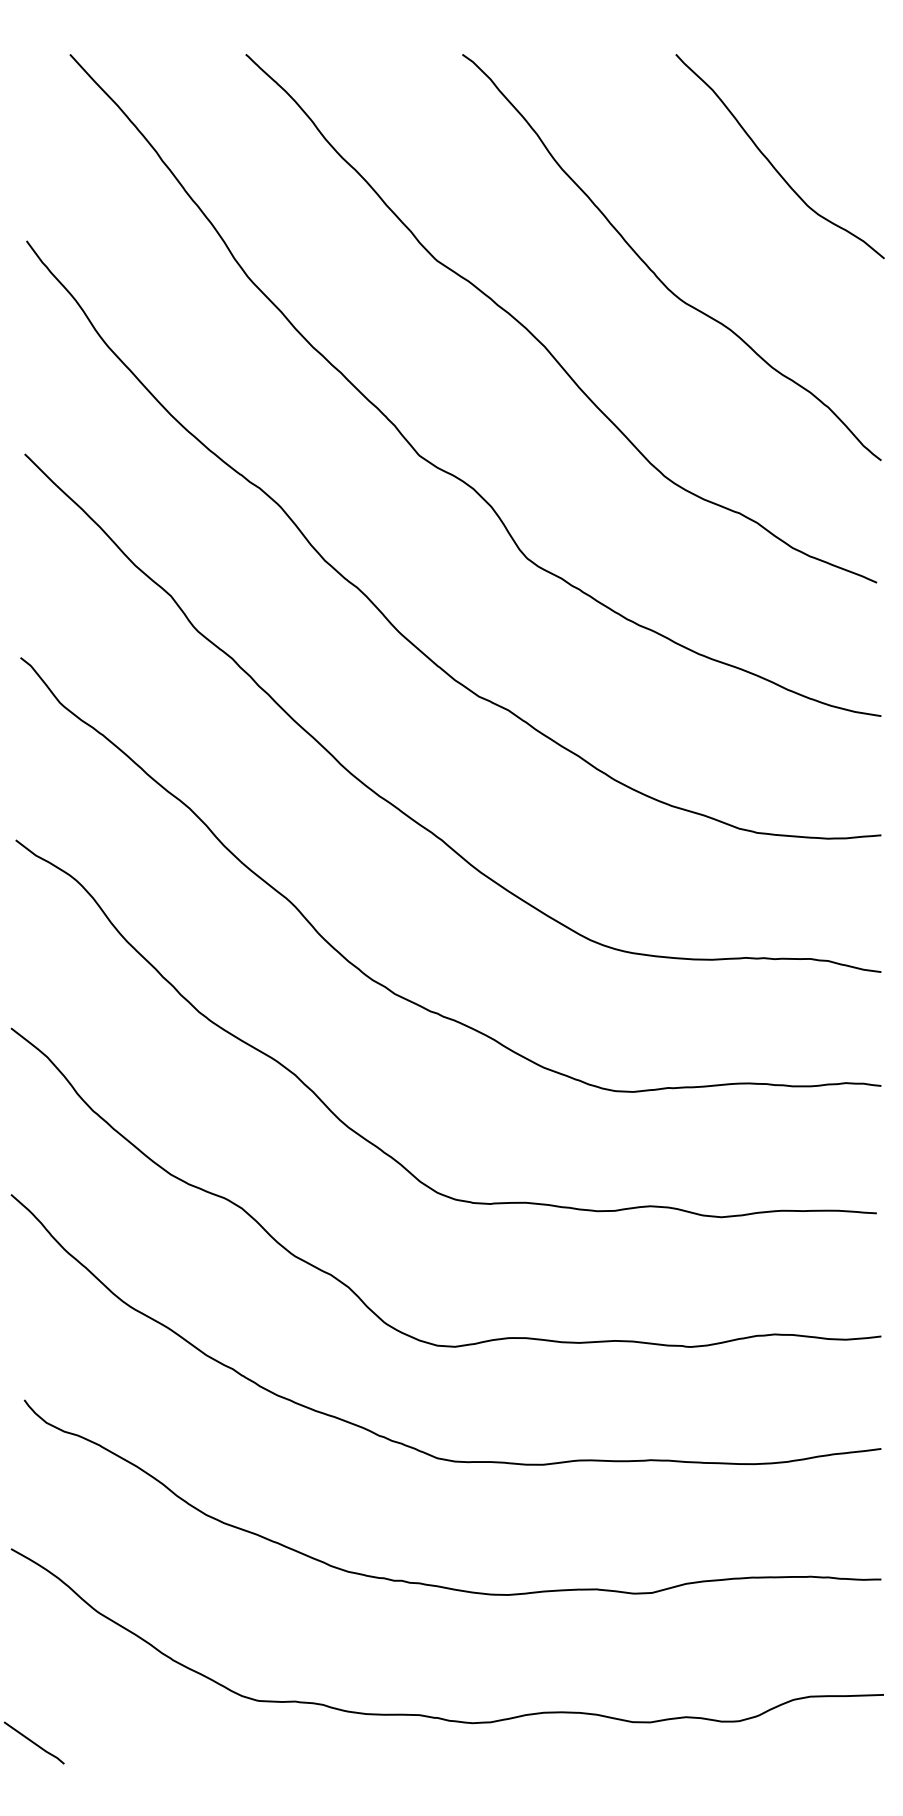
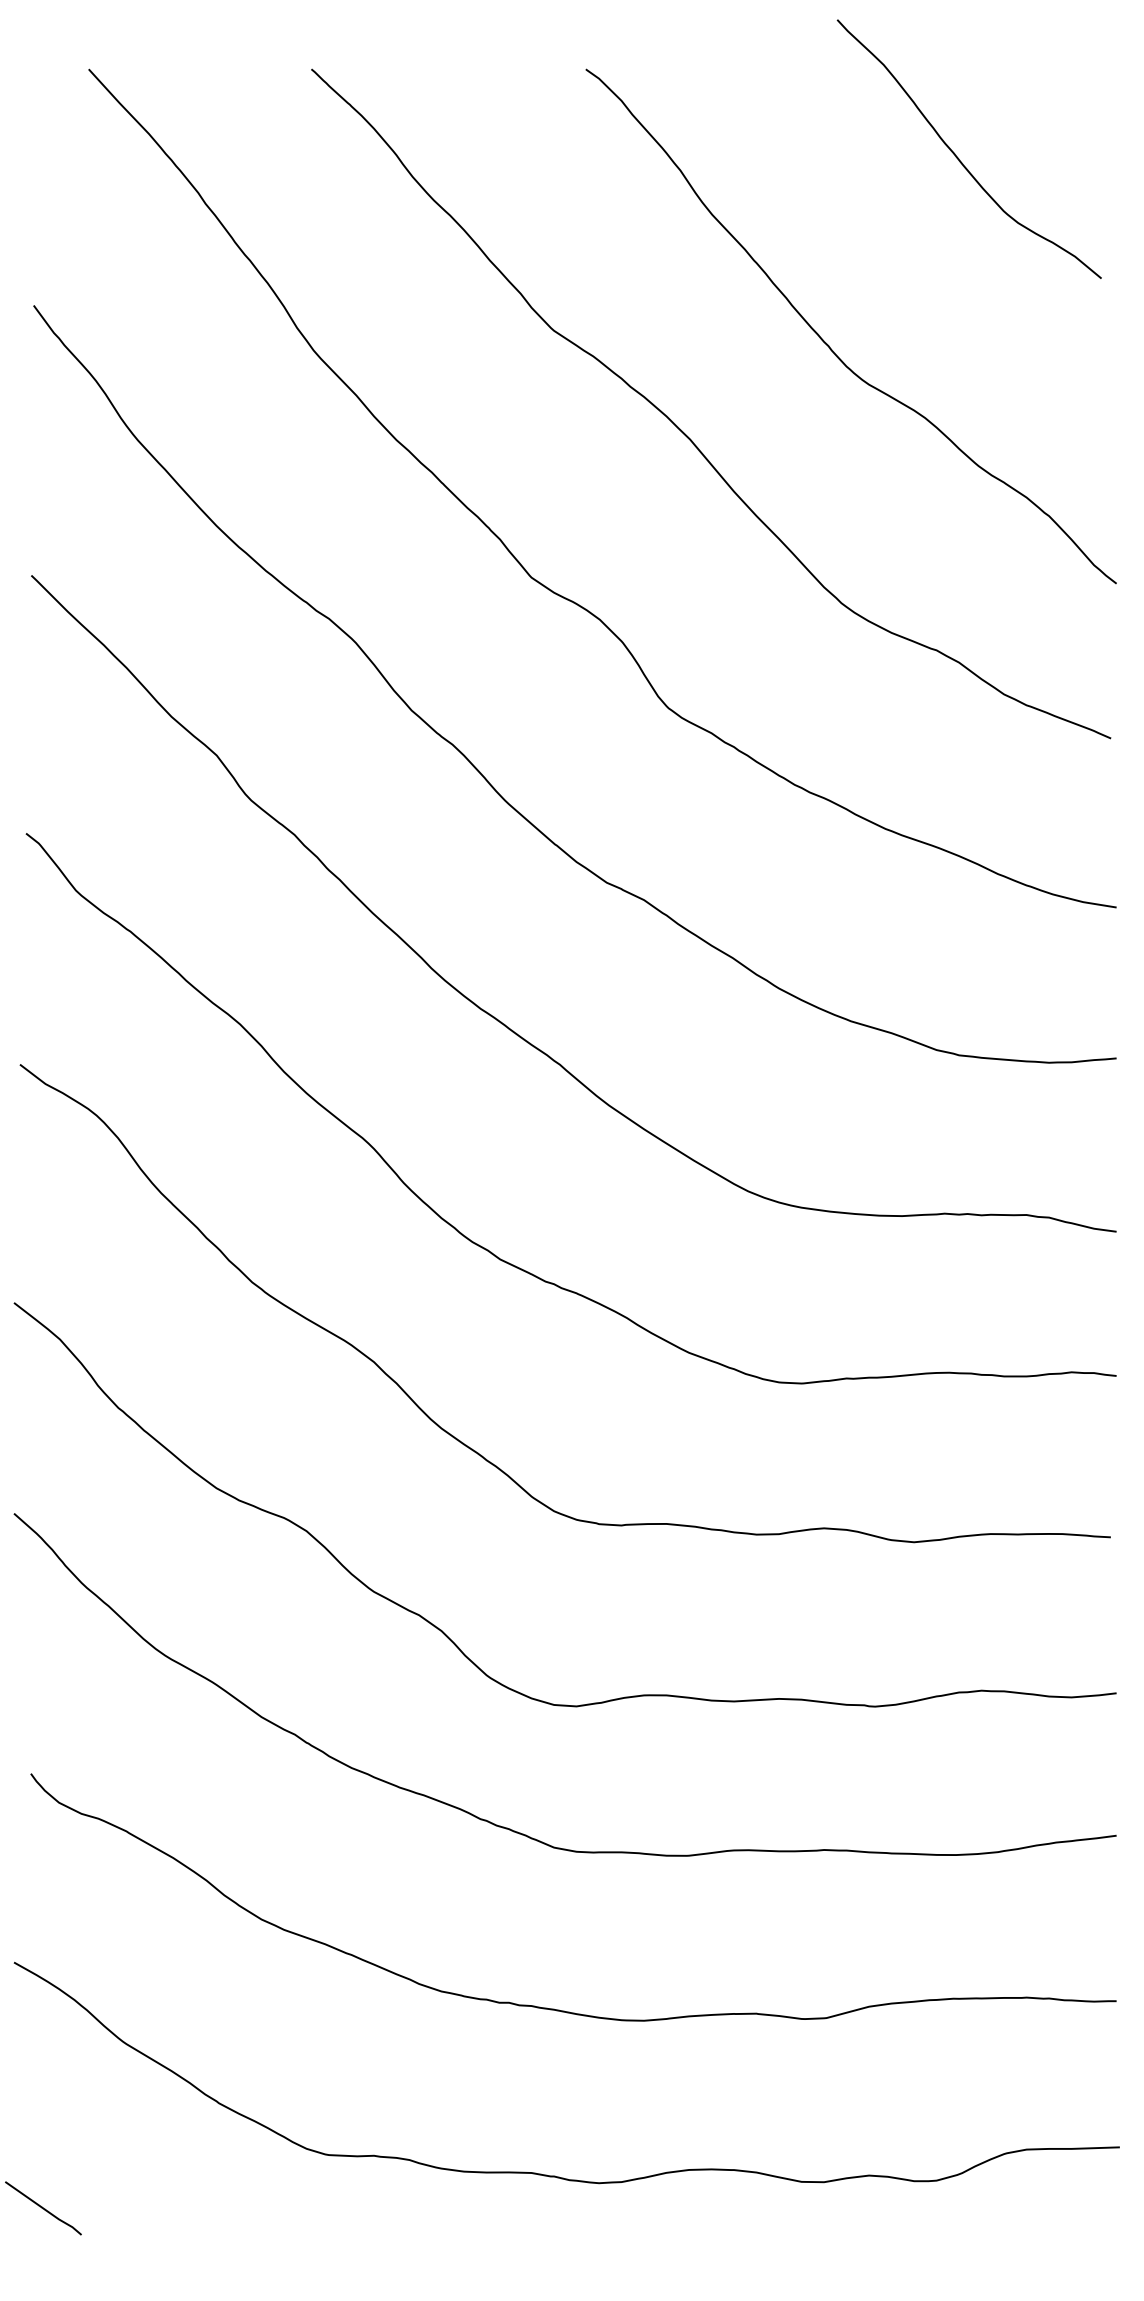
curve: (771, 162) -> (958, 156), moved

